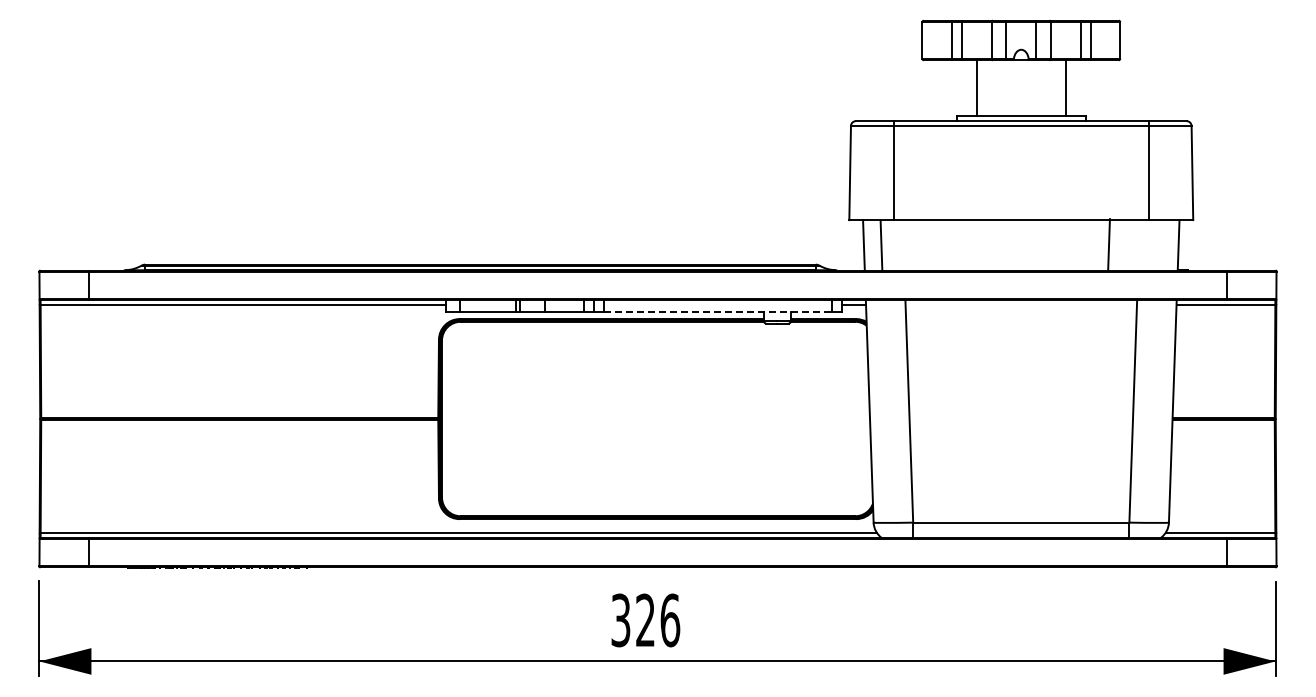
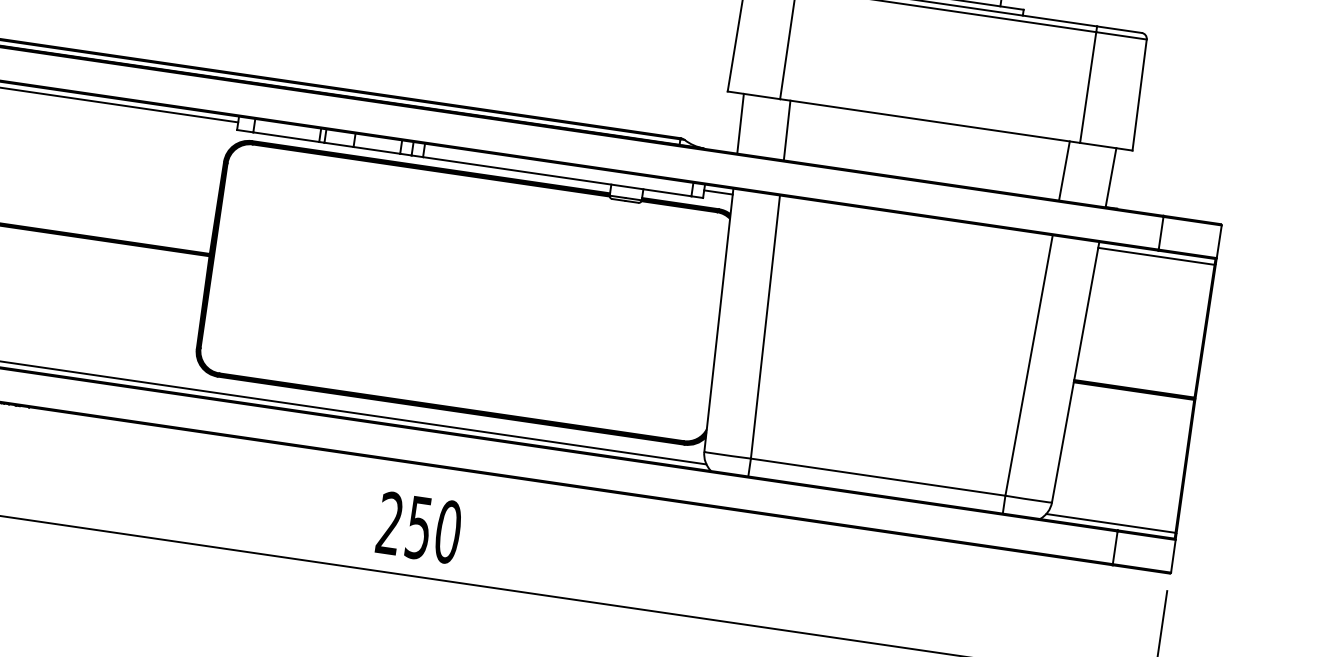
line: (1108, 244) -> (1063, 171), moved
line: (881, 246) -> (787, 130), moved
line: (717, 311) -> (556, 176), dashed -> solid
text: (645, 620) -> (419, 527), 326 -> 250

